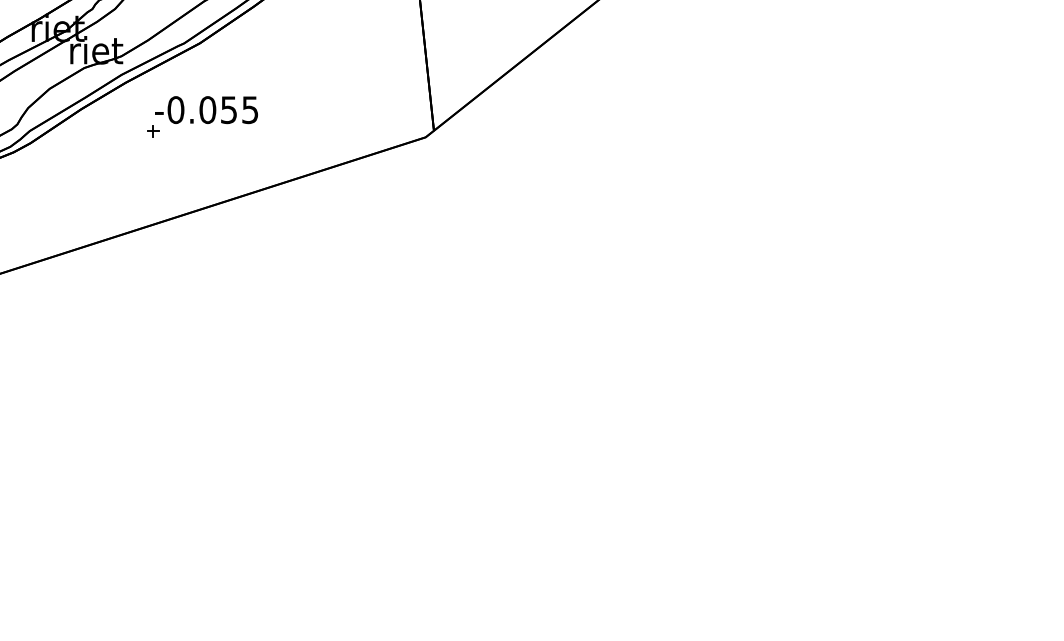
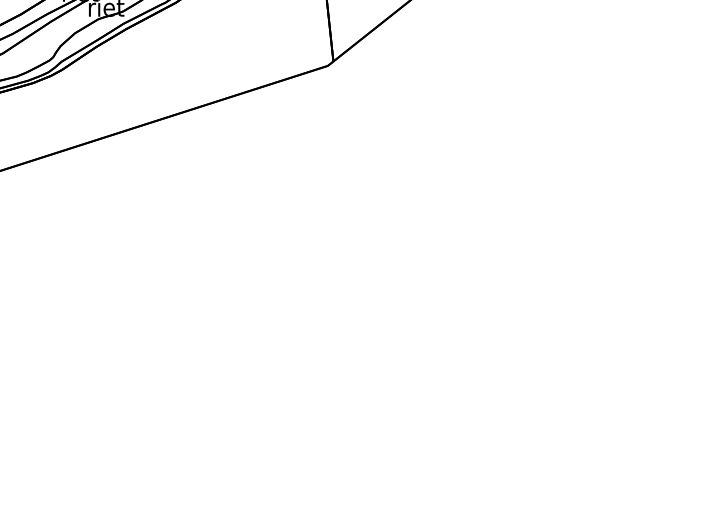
part: (202, 117) -> (177, 52), removed

